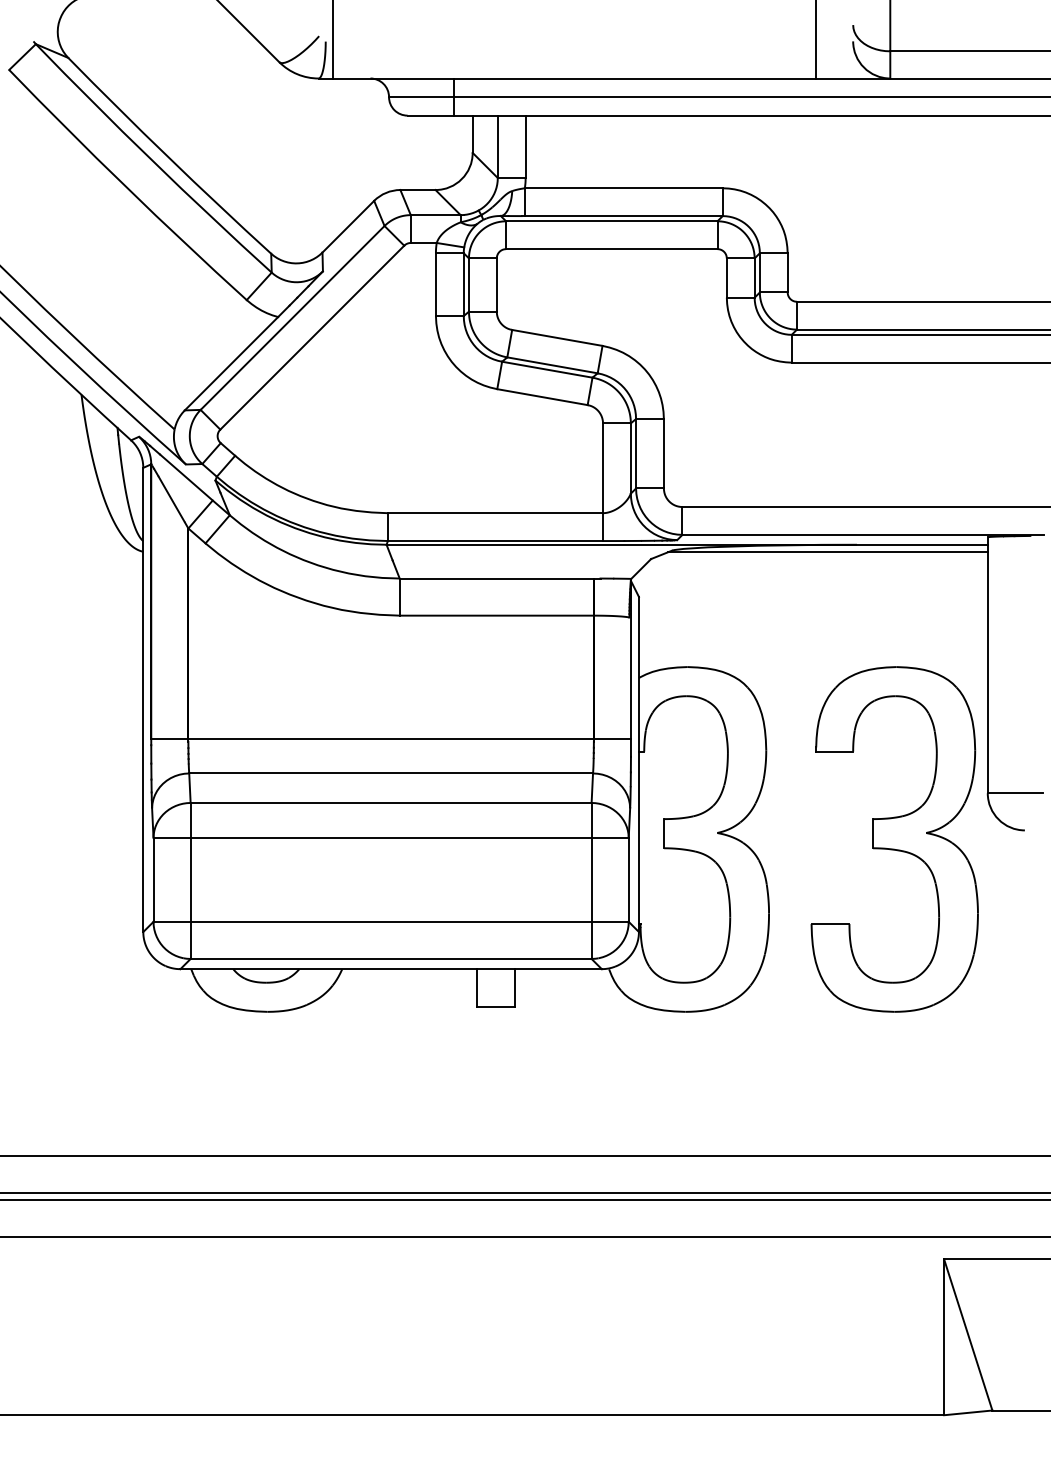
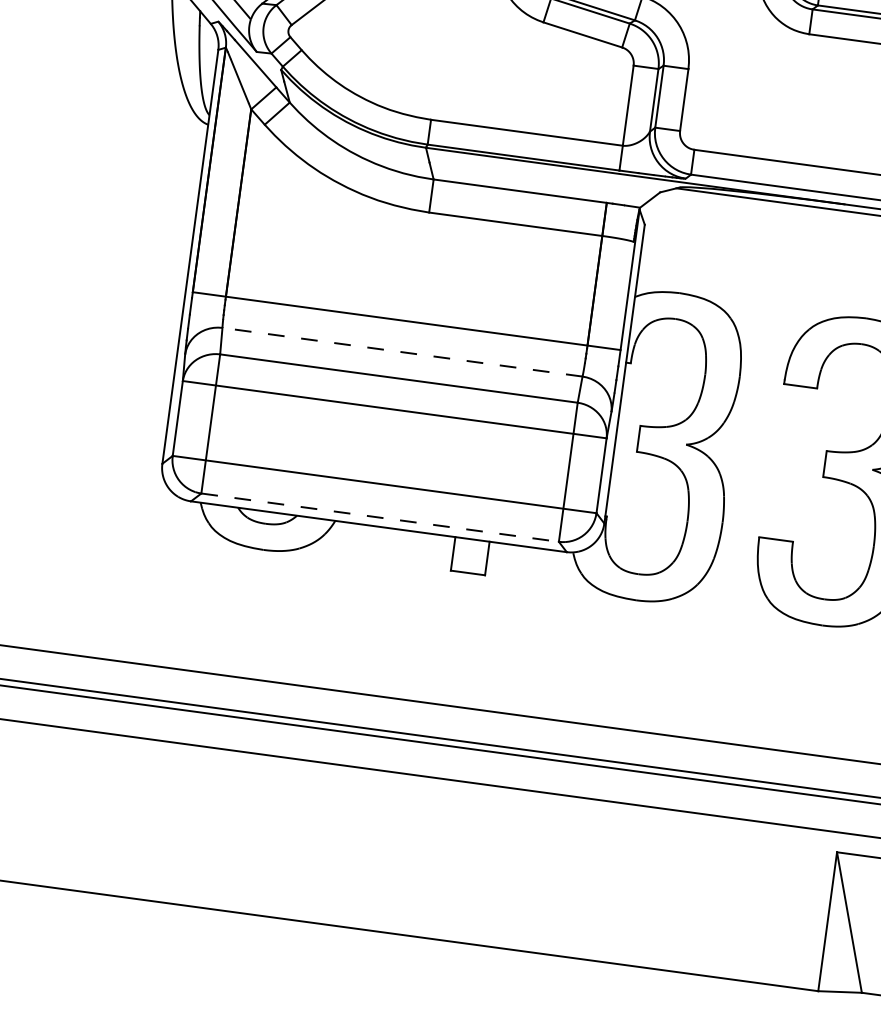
line: (391, 773) -> (402, 352), solid -> dashed
line: (391, 958) -> (380, 517), solid -> dashed

